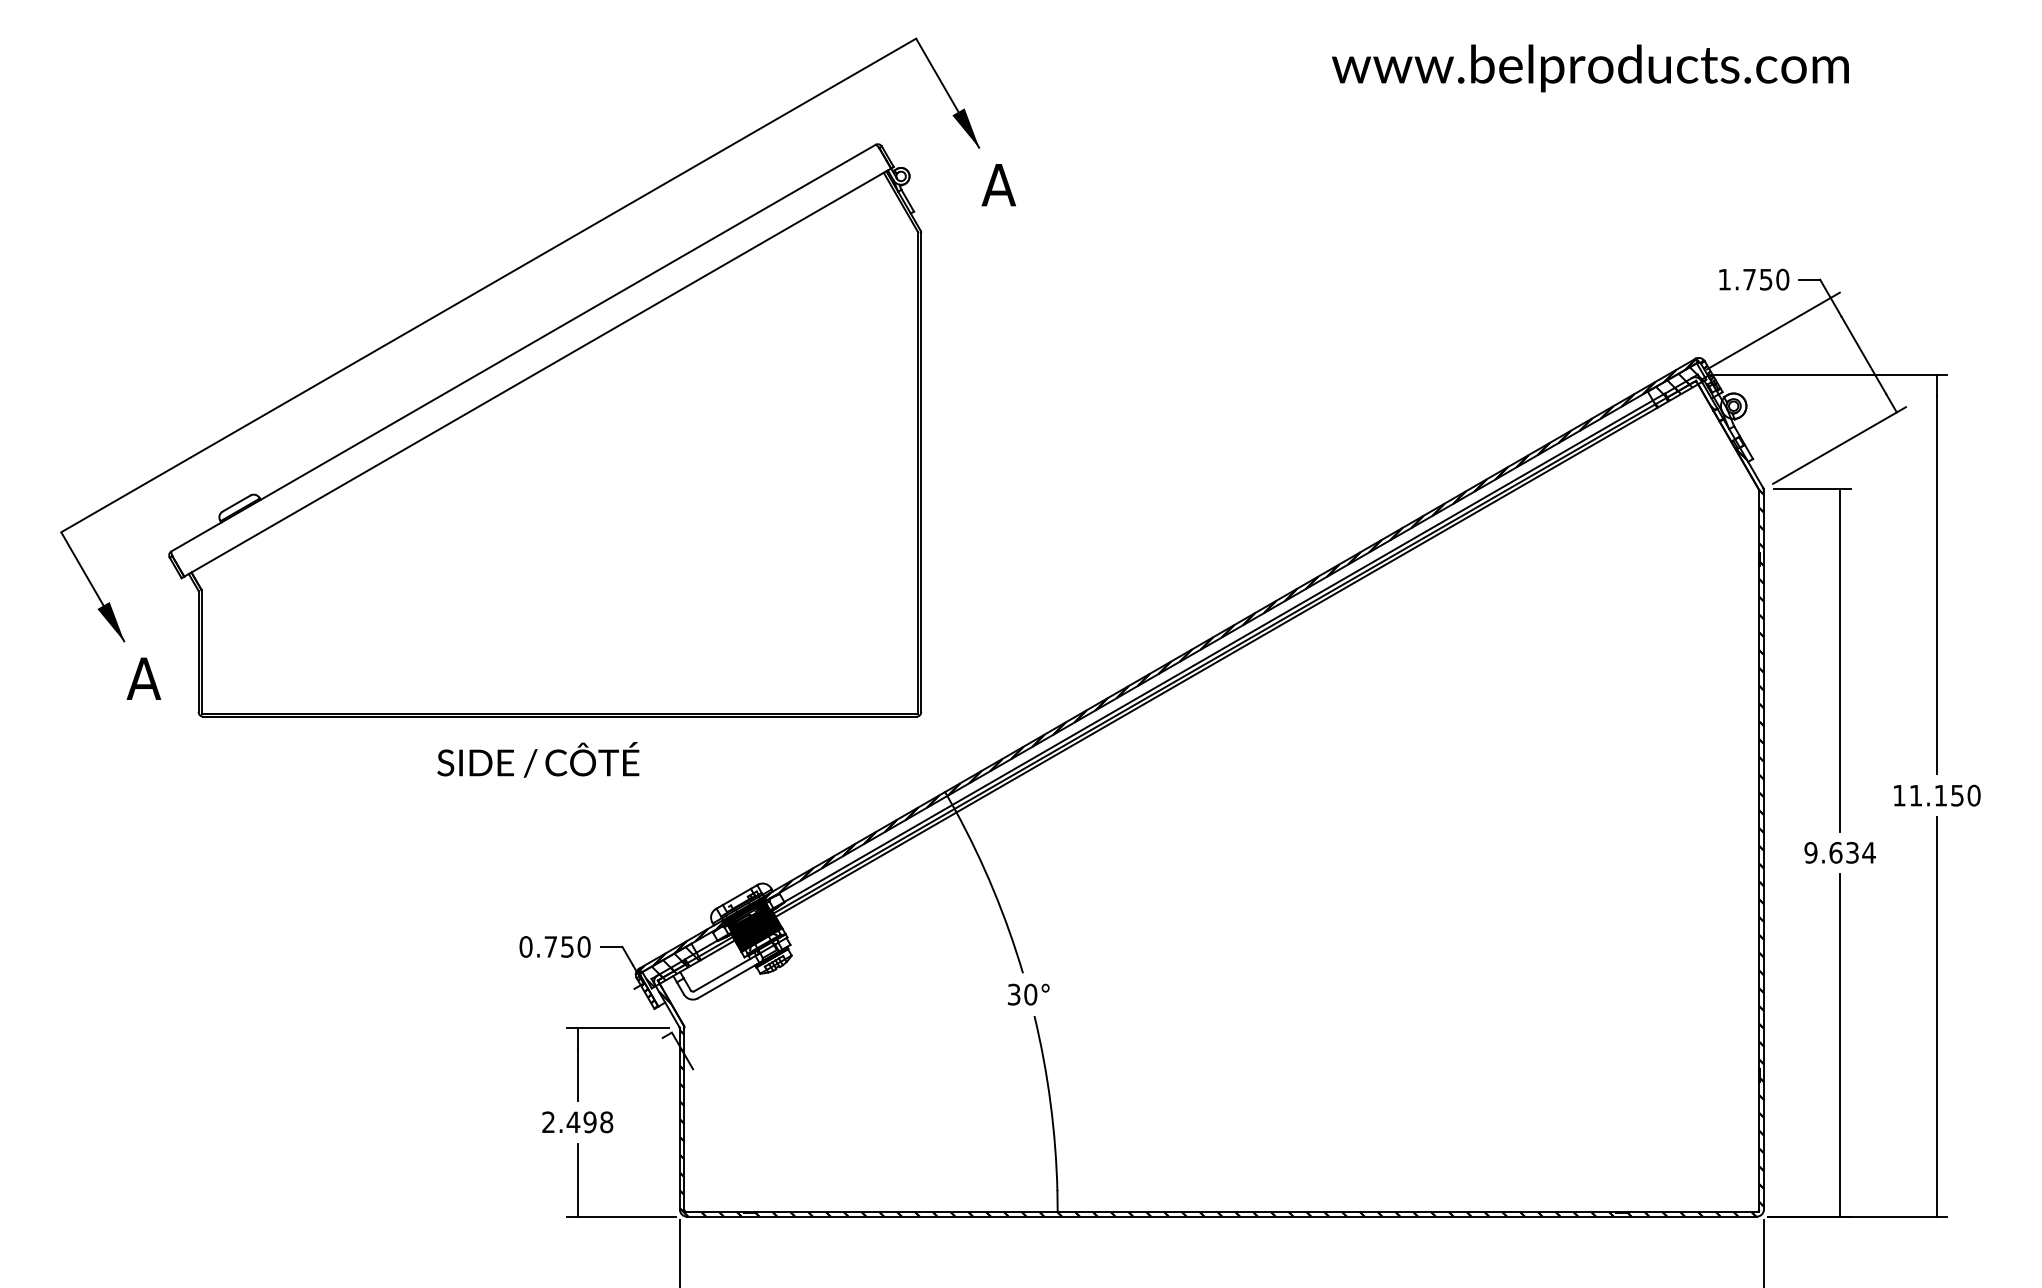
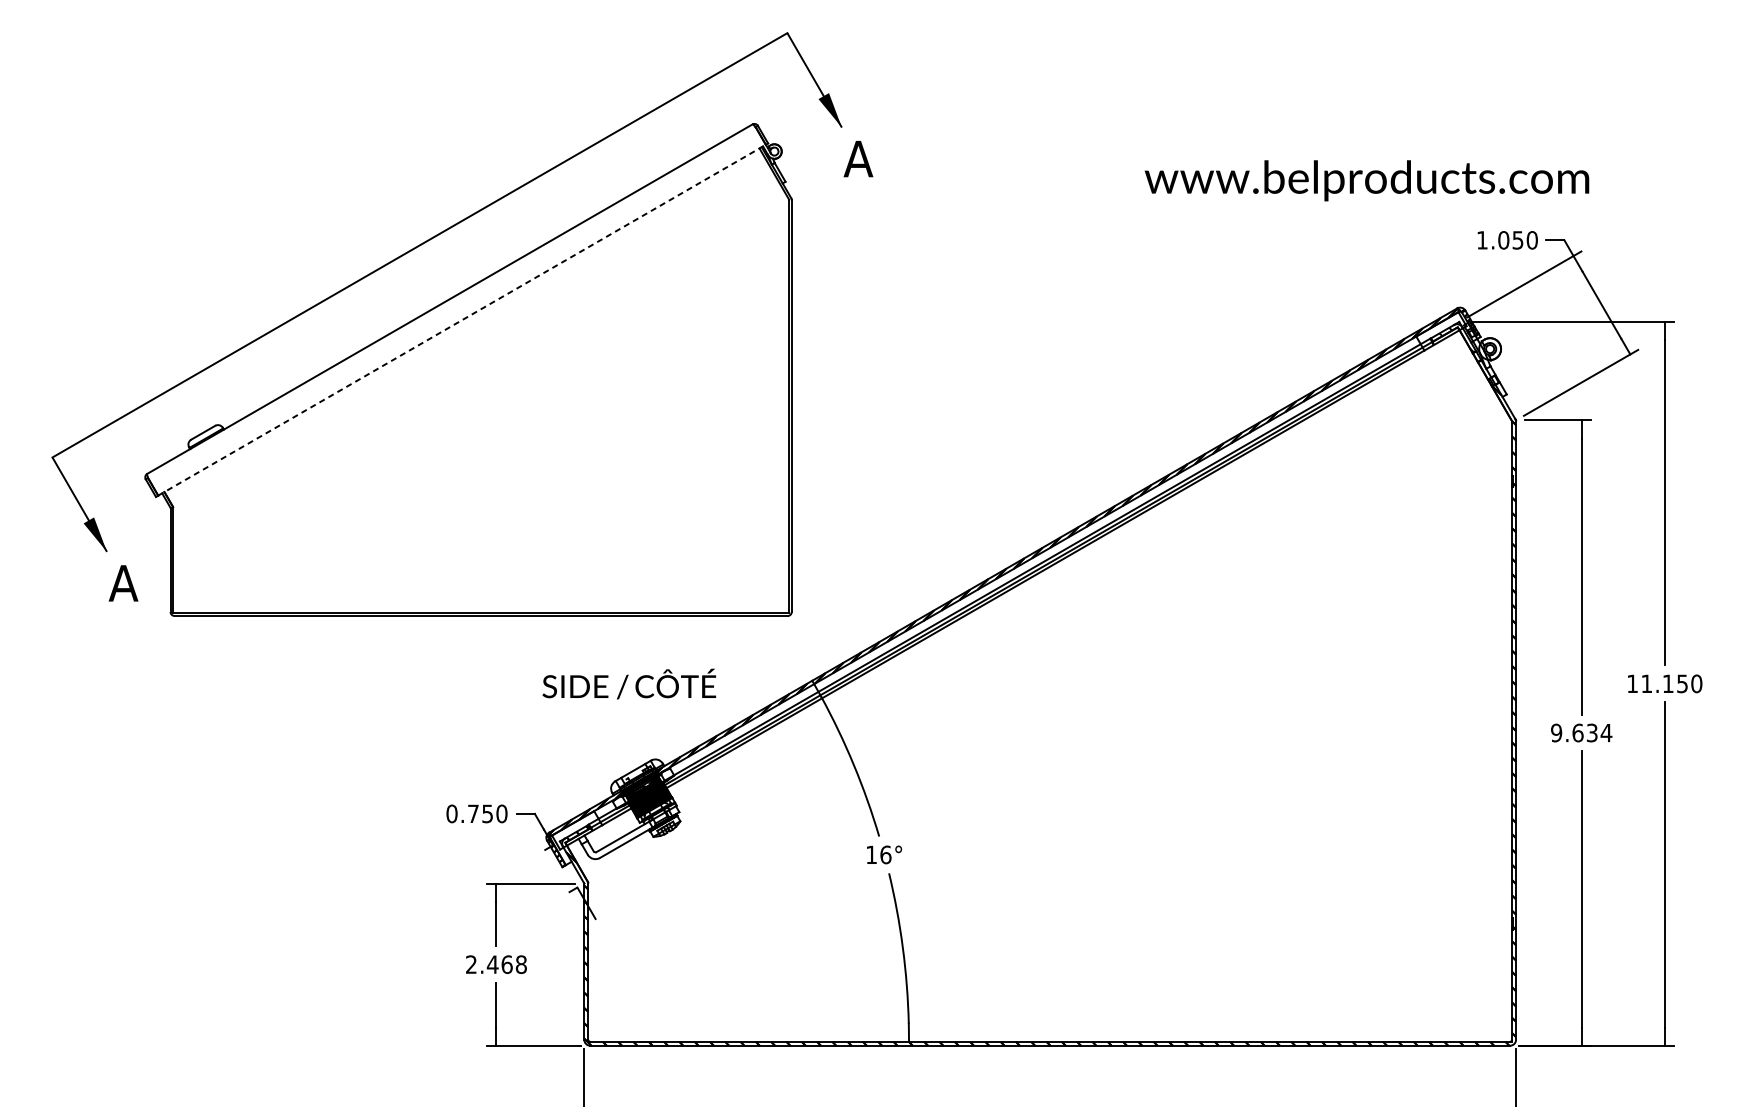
text: (1590, 68) -> (1367, 180), moved
text: (1749, 279) -> (1503, 240), 1.750 -> 1.050
line: (538, 372) -> (462, 320), solid -> dashed
hatch: (1678, 387) -> (1442, 333), removed
text: (538, 759) -> (629, 683), moved
hatch: (672, 966) -> (577, 830), removed
text: (1022, 994) -> (878, 854), 30° -> 16°
text: (589, 1122) -> (506, 964), 2.498 -> 2.468

